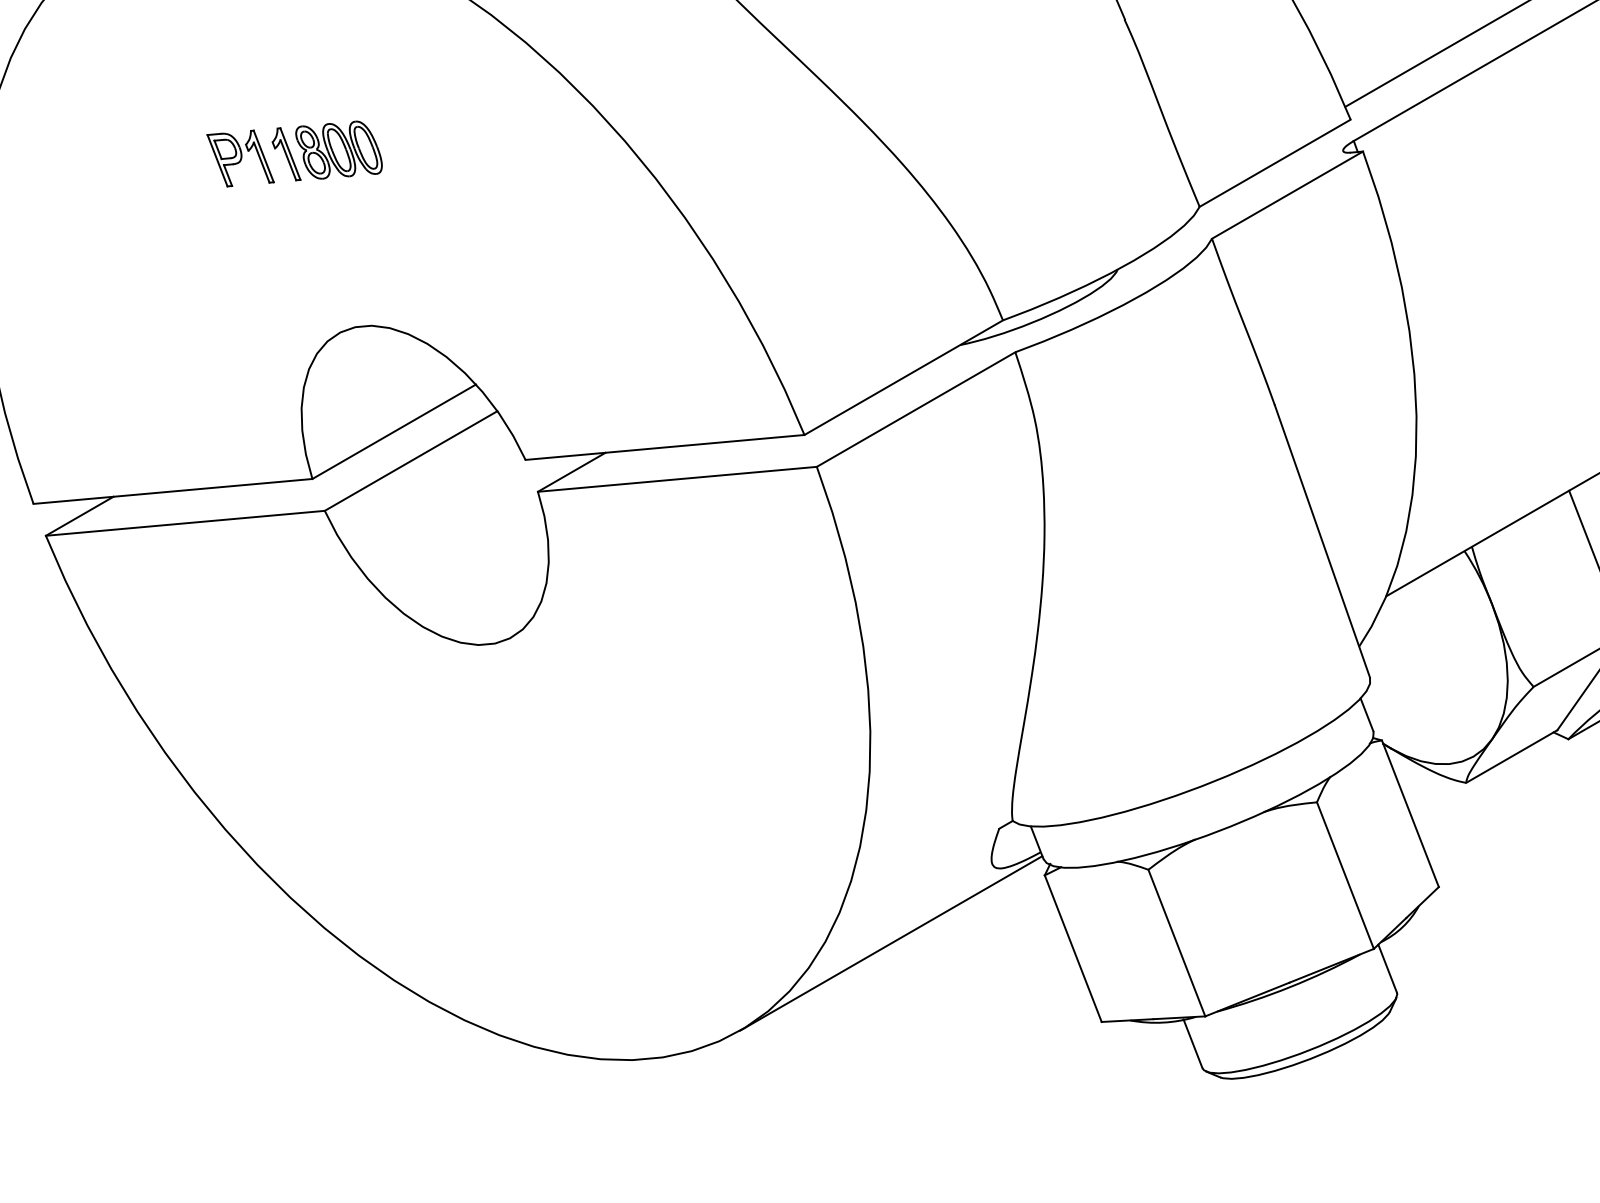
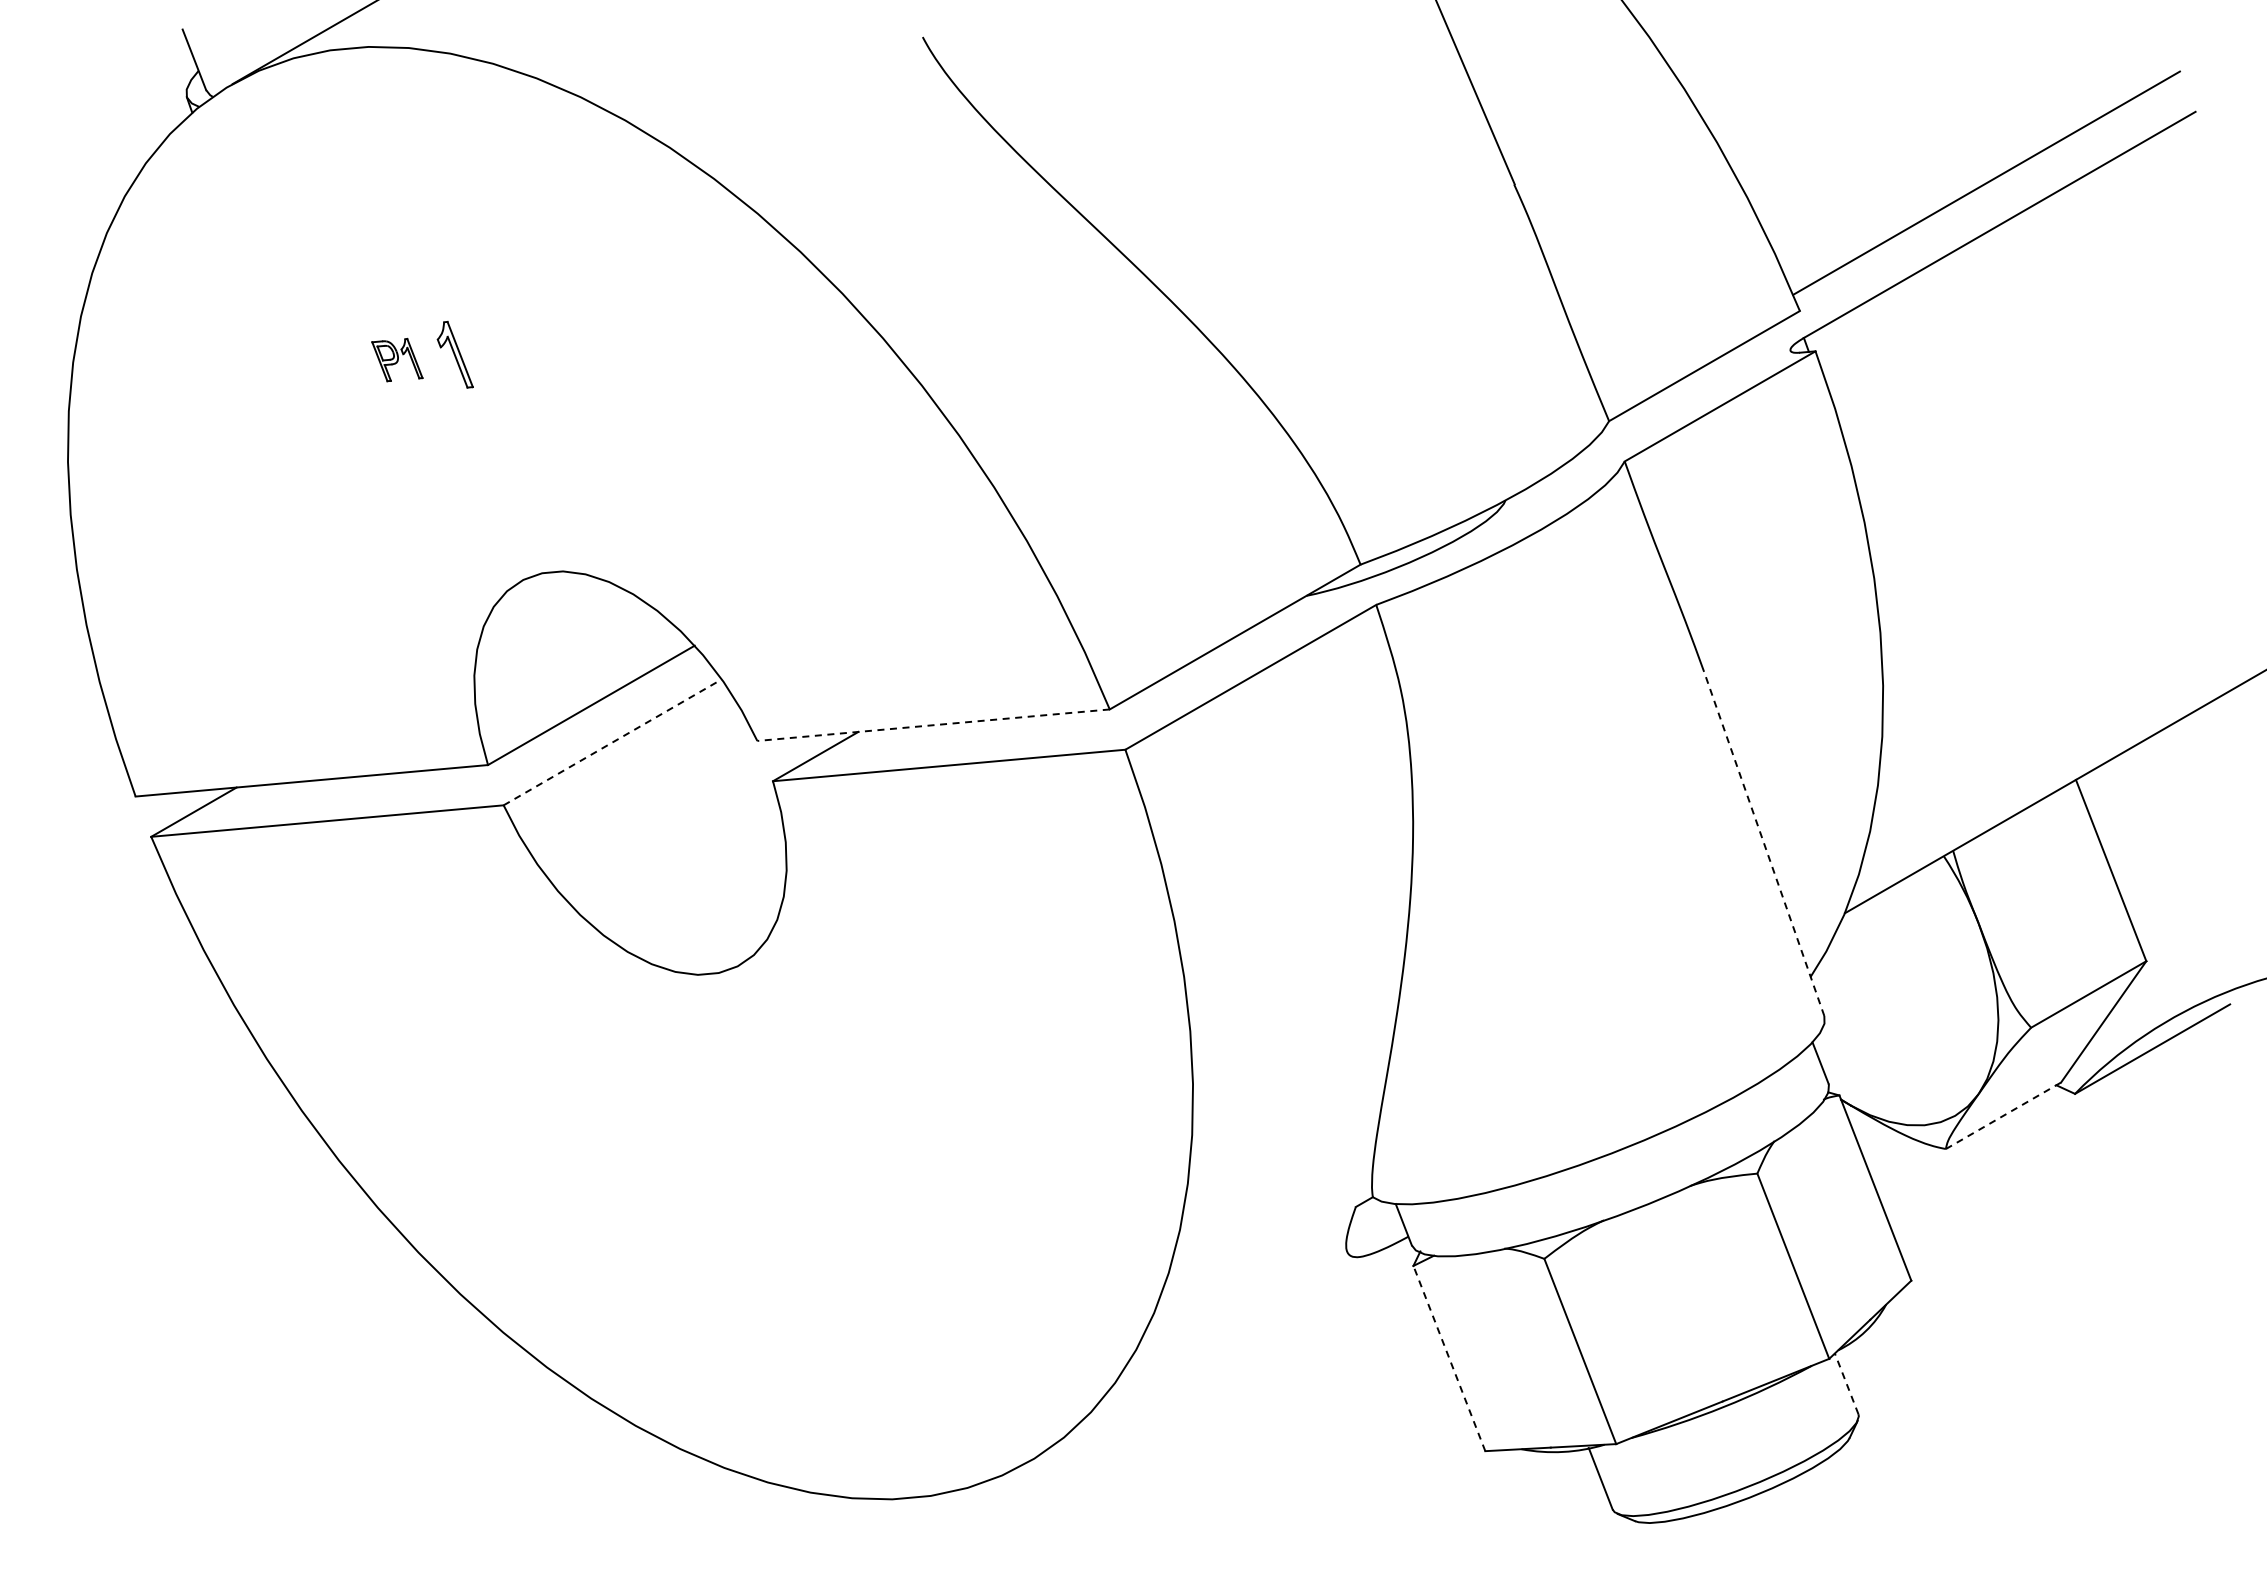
part: (338, 150) -> (521, 349), removed
part: (240, 158) -> (397, 359), size x0.6
line: (664, 447) -> (933, 725), solid -> dashed
line: (410, 461) -> (612, 742), solid -> dashed
line: (1322, 541) -> (1764, 843), solid -> dashed
line: (1511, 756) -> (2003, 1115), solid -> dashed
line: (891, 943) -> (1219, 1351), removed
line: (1073, 948) -> (1449, 1358), solid -> dashed
line: (1387, 968) -> (1846, 1383), solid -> dashed

